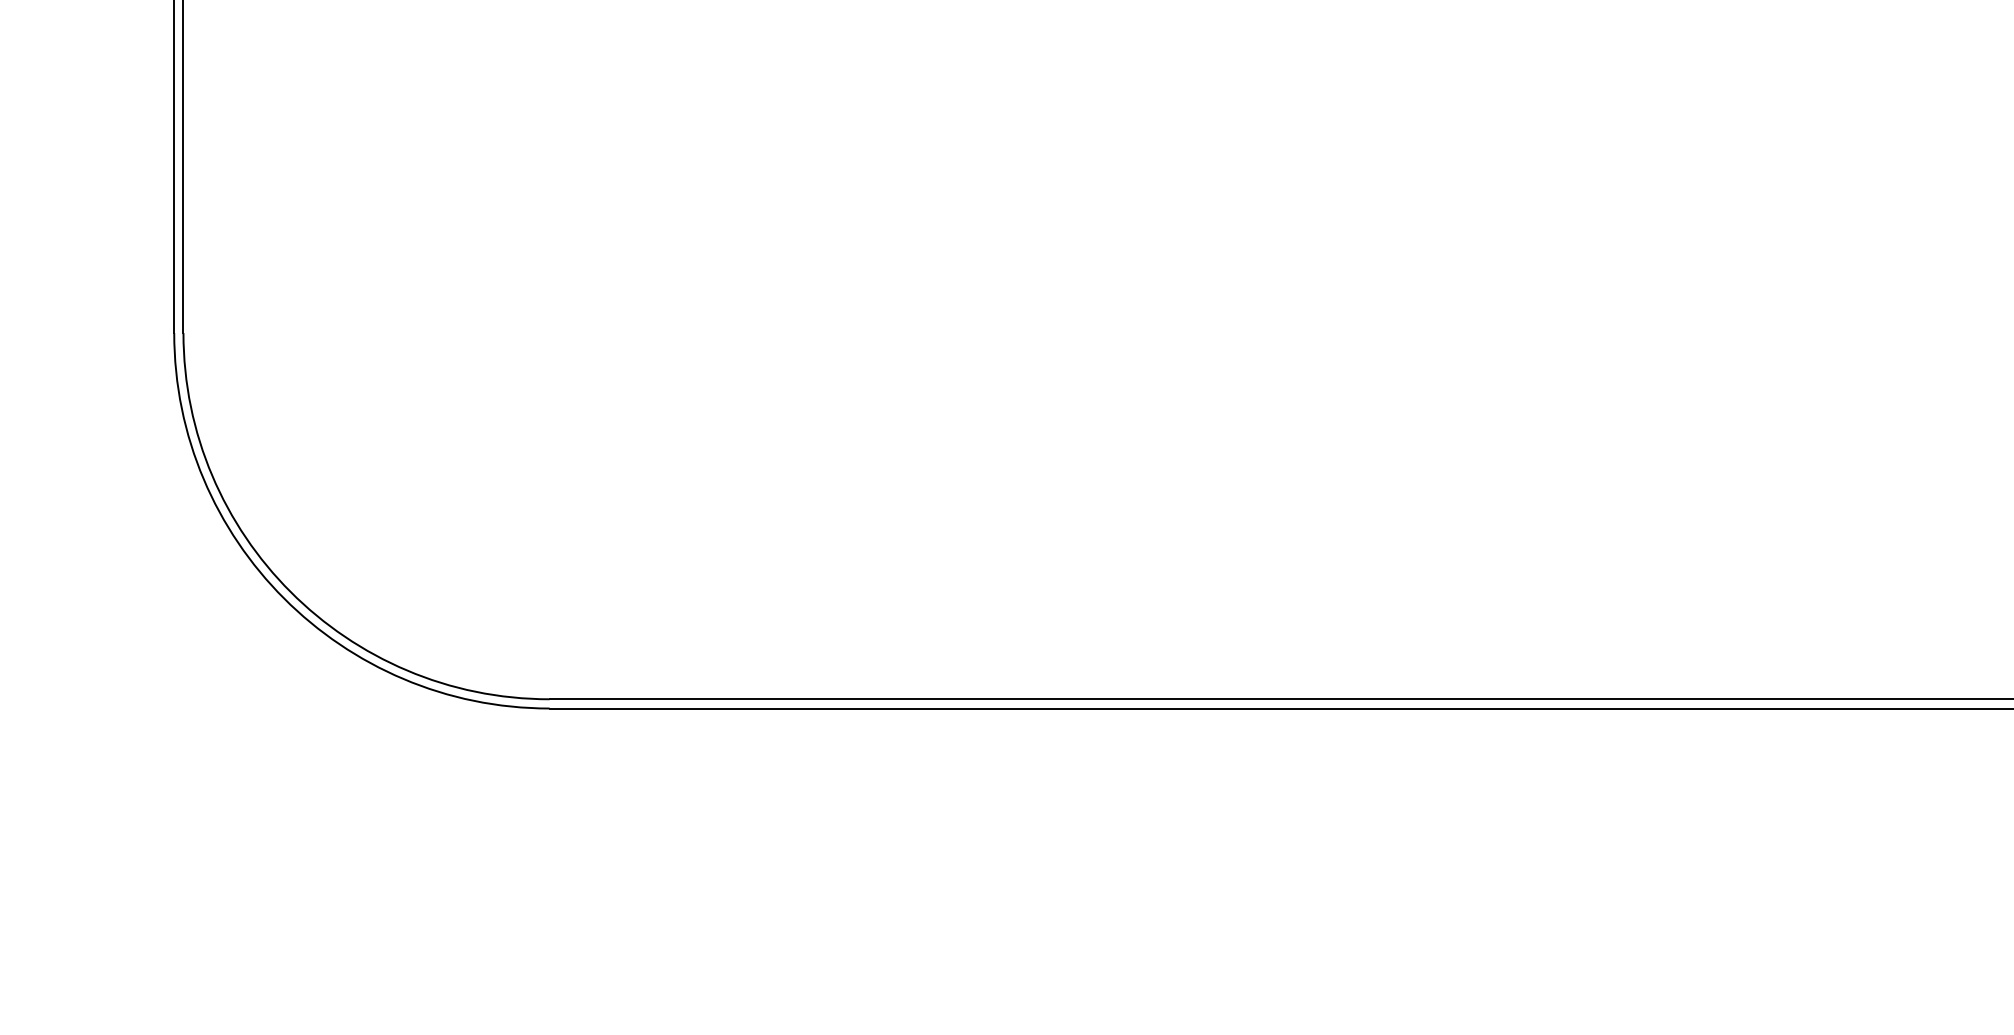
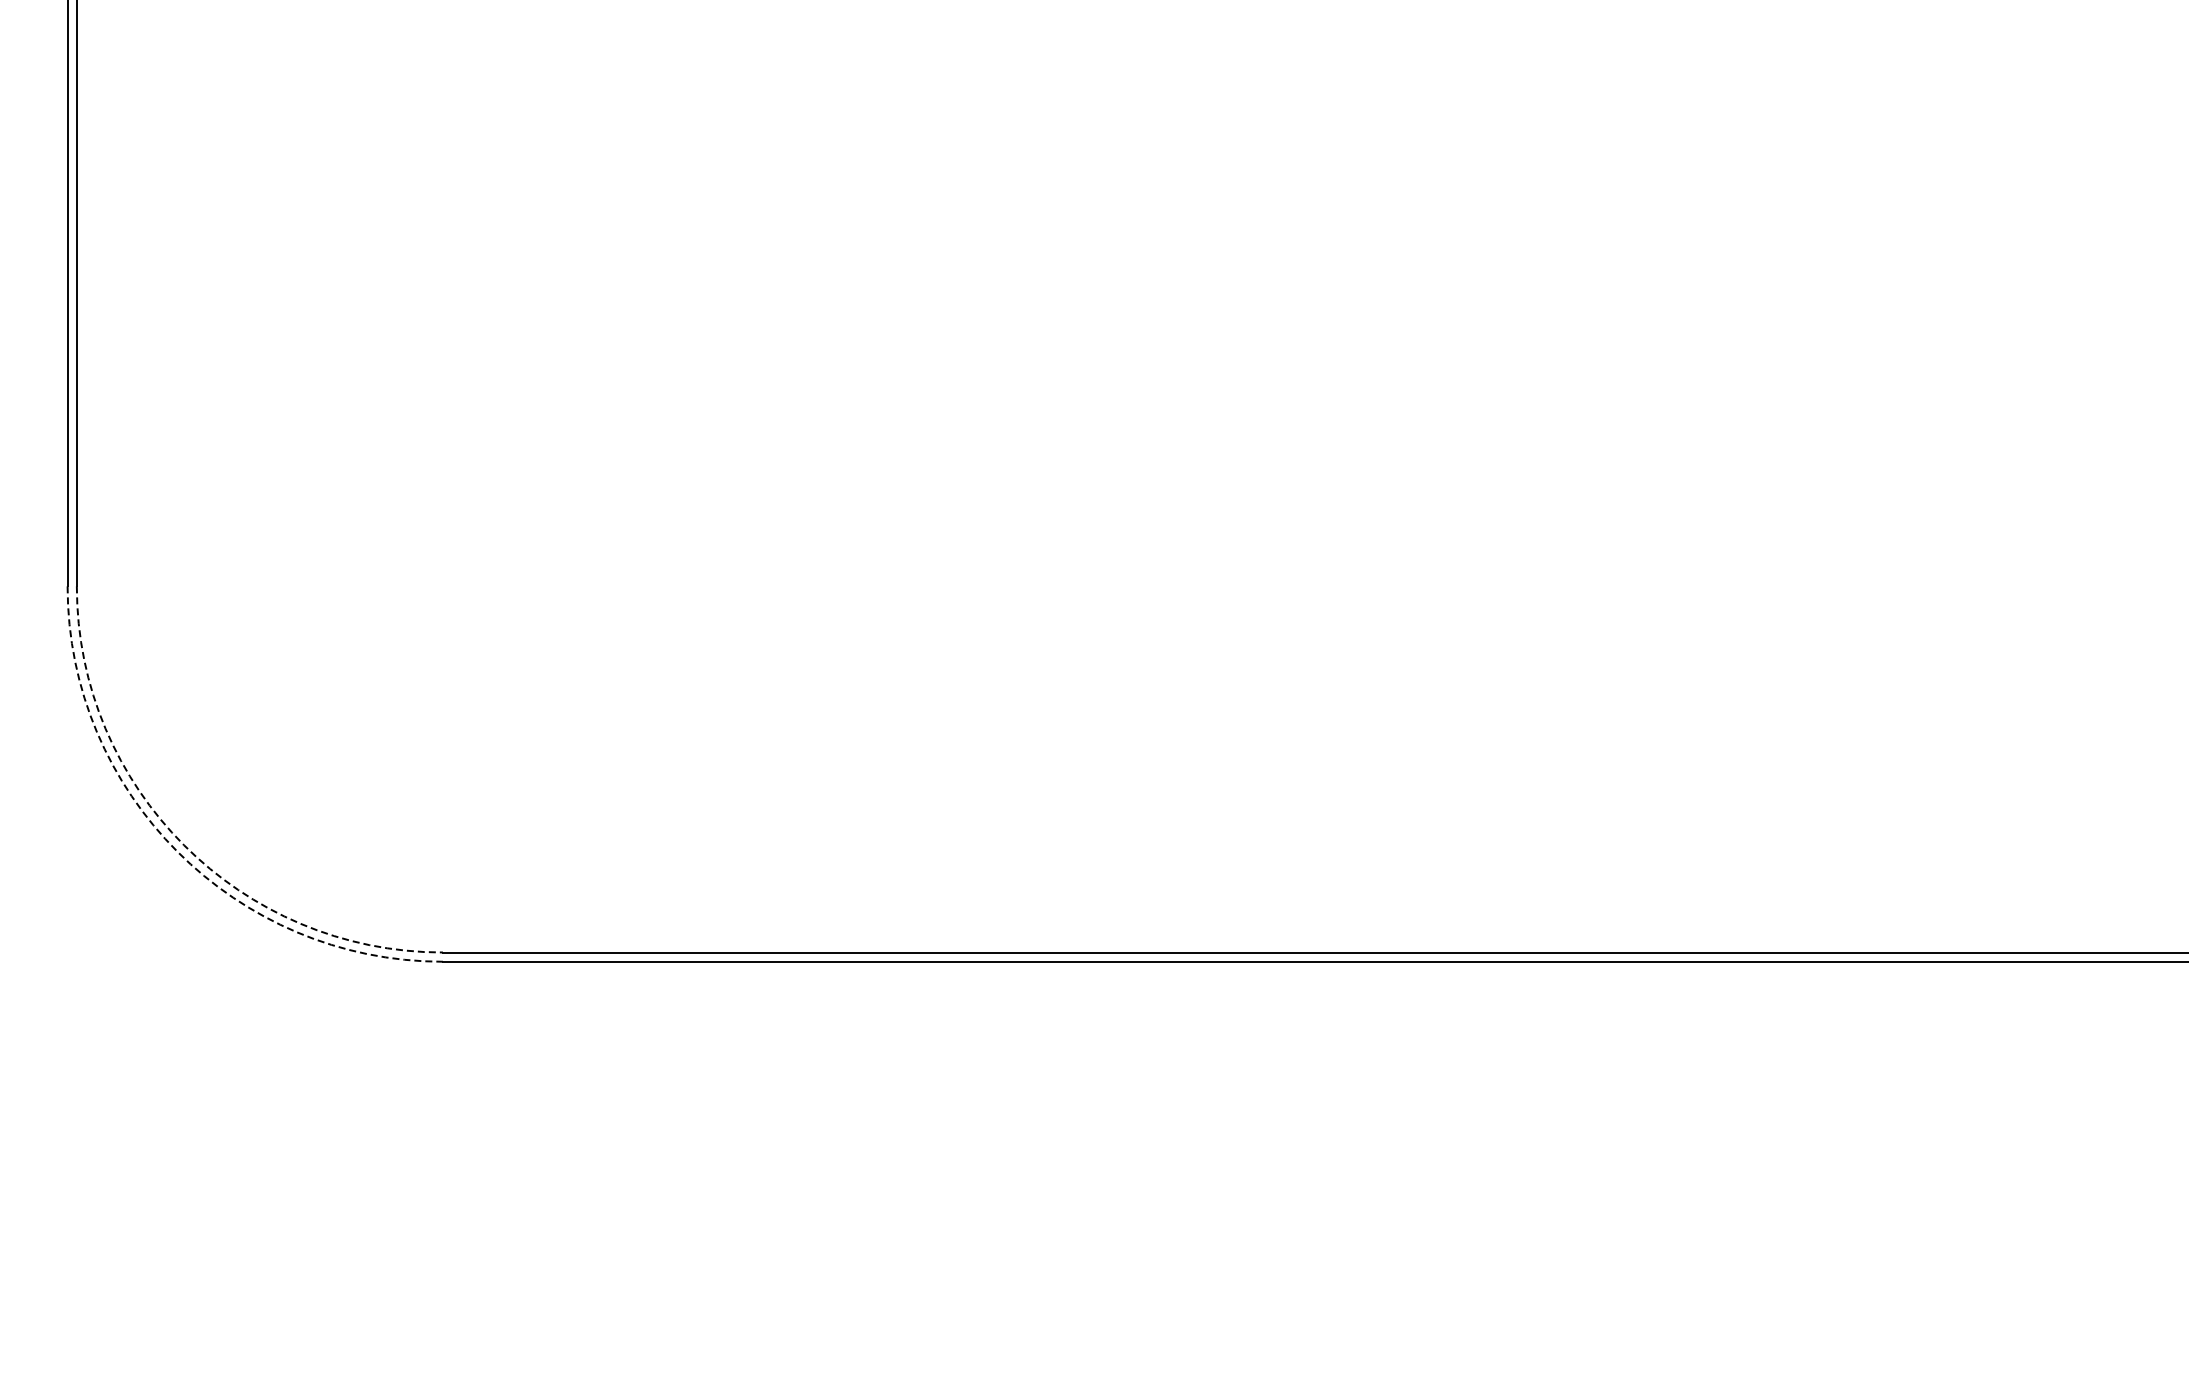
arc: (291, 592) -> (184, 845), solid -> dashed
arc: (284, 598) -> (177, 851), solid -> dashed

